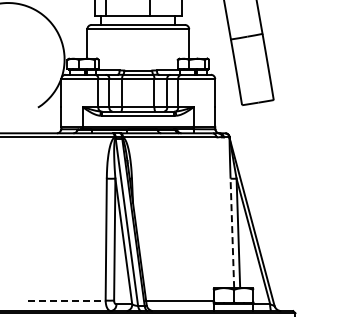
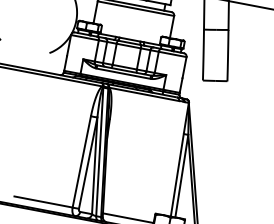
line: (232, 233) -> (177, 175), dashed -> solid
line: (66, 300) -> (43, 201), dashed -> solid

